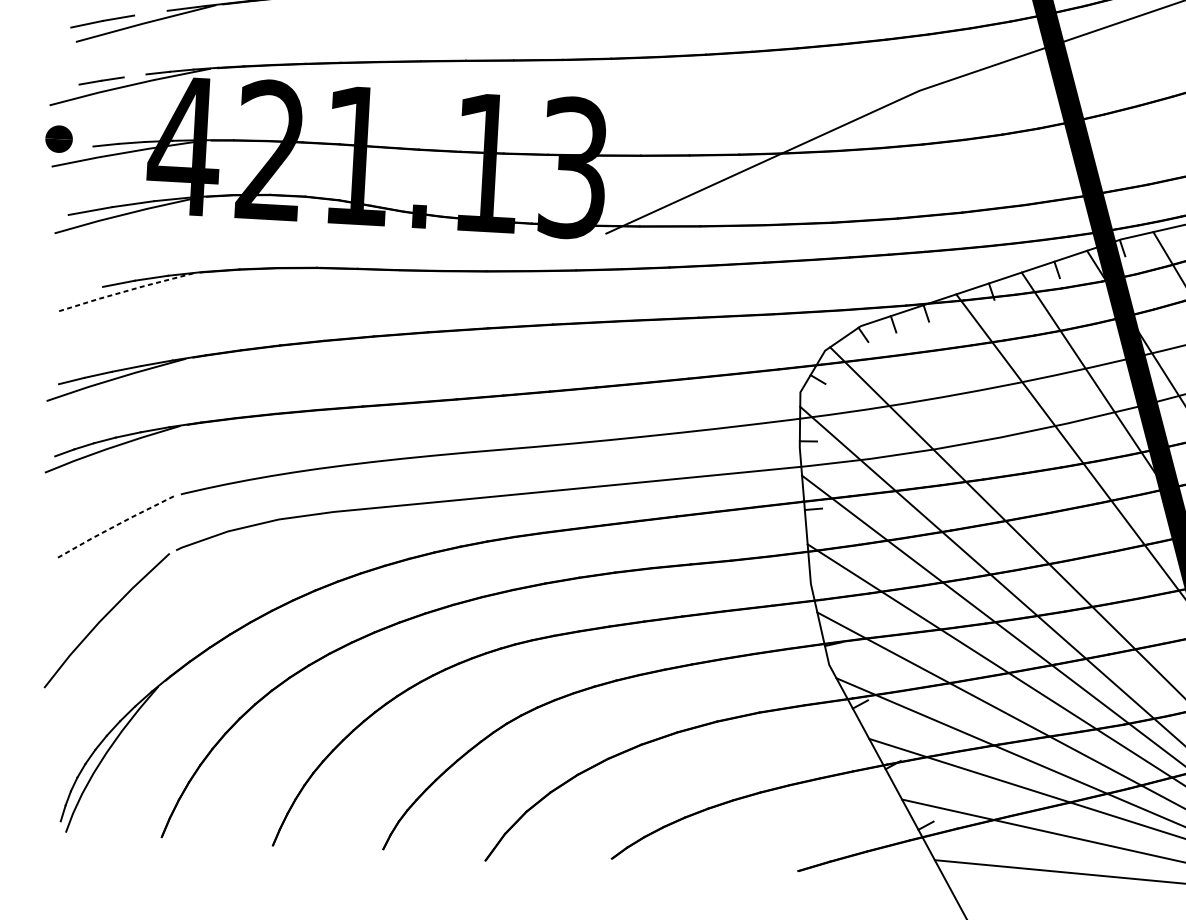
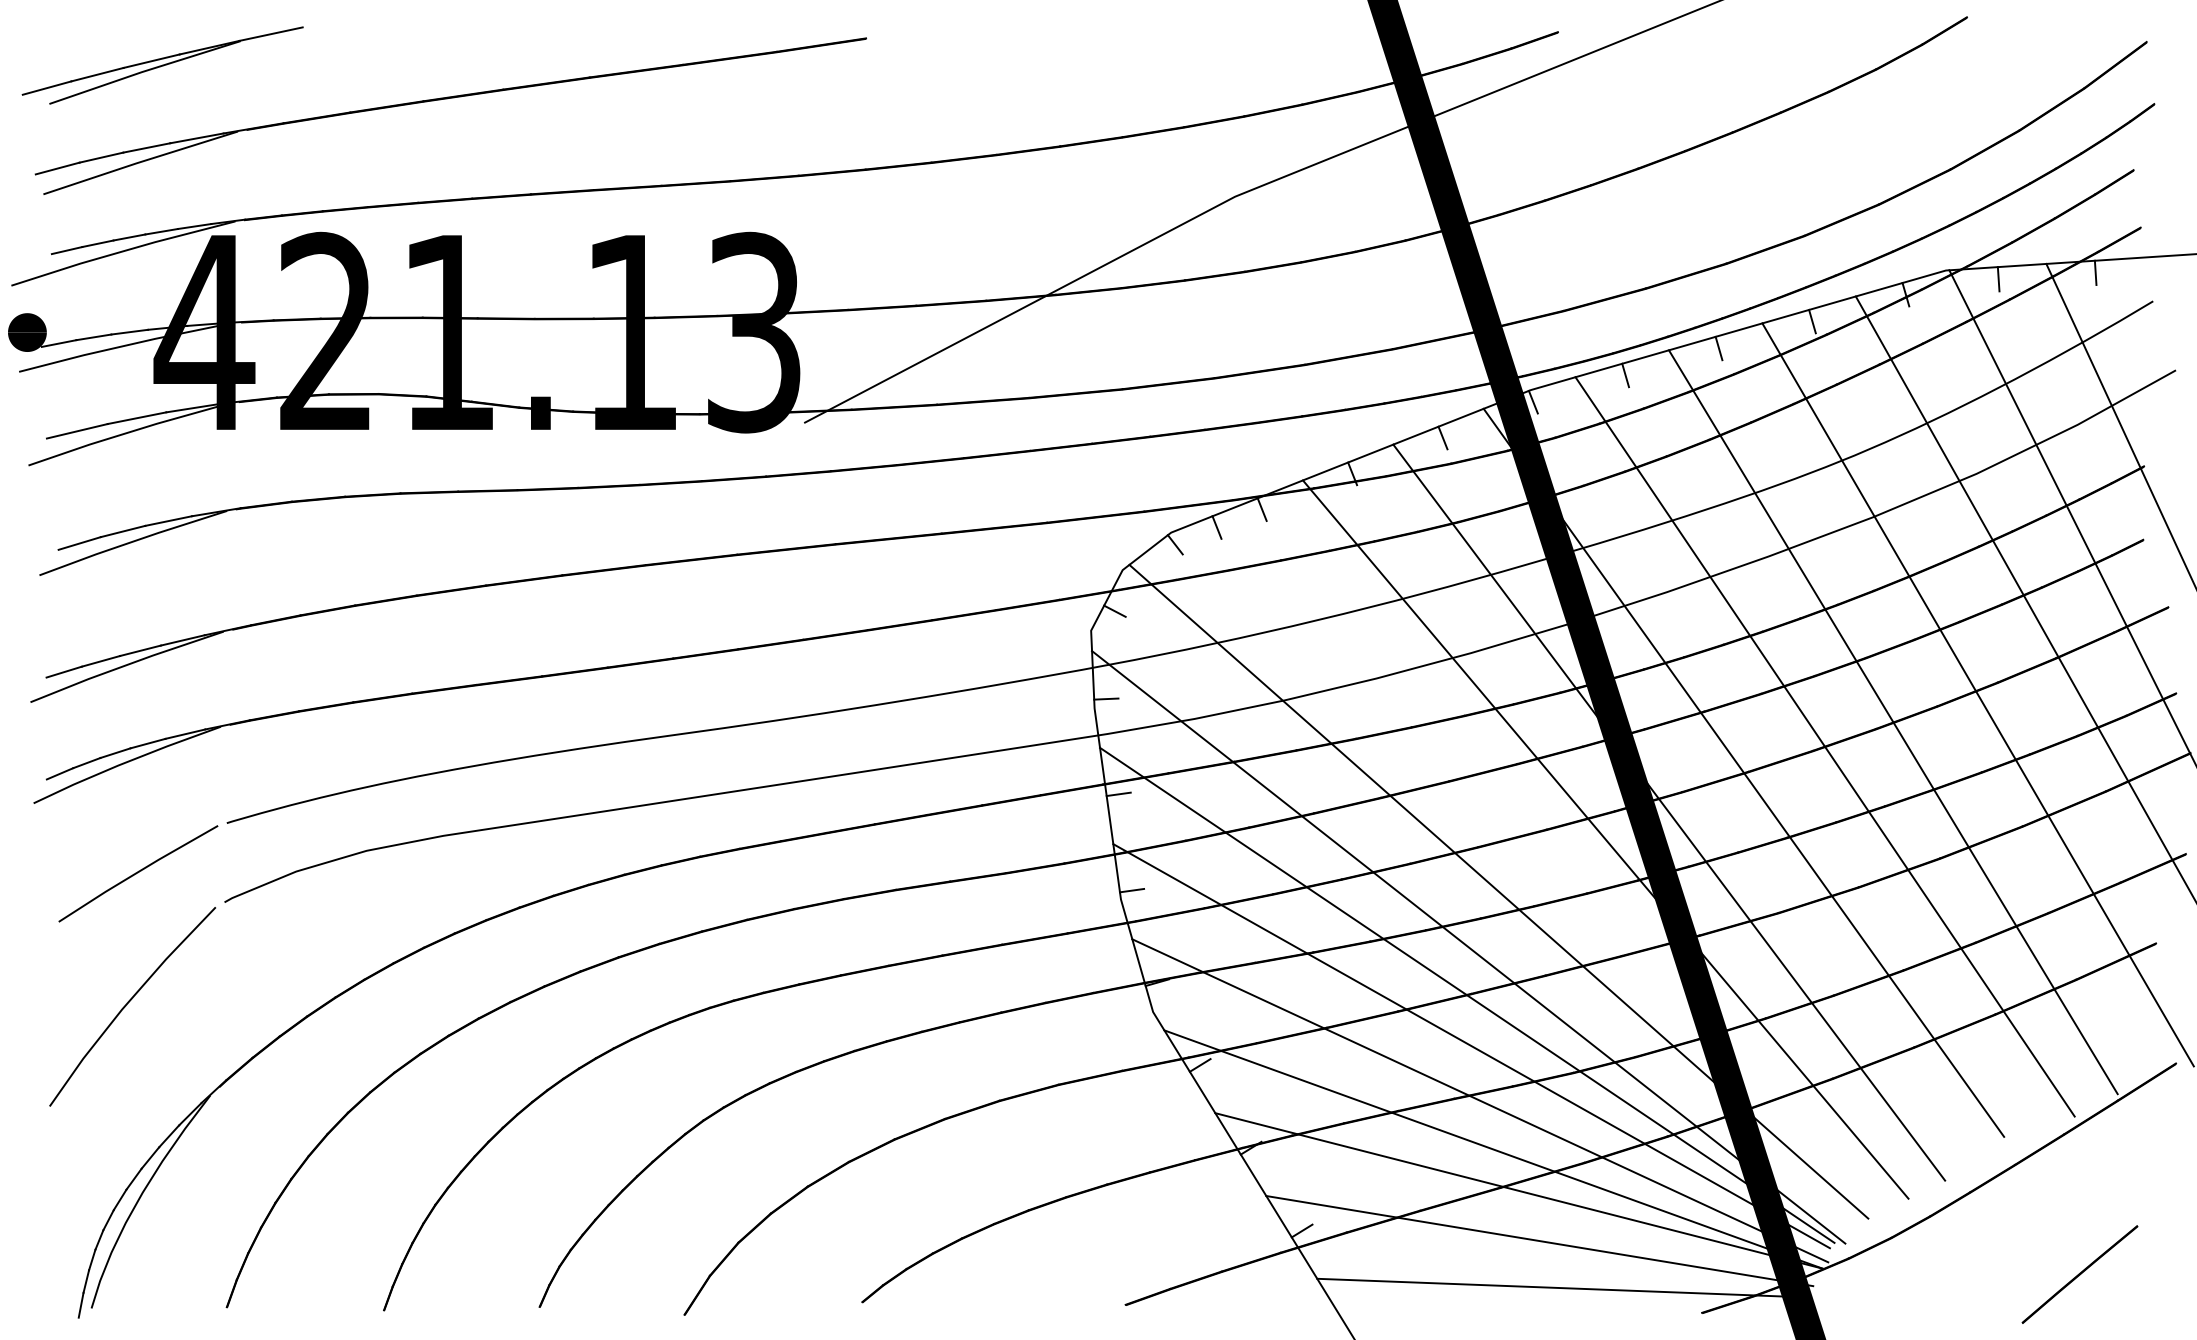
line: (150, 12) -> (146, 147), added
line: (135, 75) -> (129, 237), added
line: (80, 148) -> (58, 343), added
line: (87, 290) -> (79, 543), added
line: (125, 291) -> (132, 541), dashed -> solid
line: (115, 525) -> (137, 872), dashed -> solid
line: (818, 577) -> (1131, 890), added
line: (58, 829) -> (80, 1304), added

